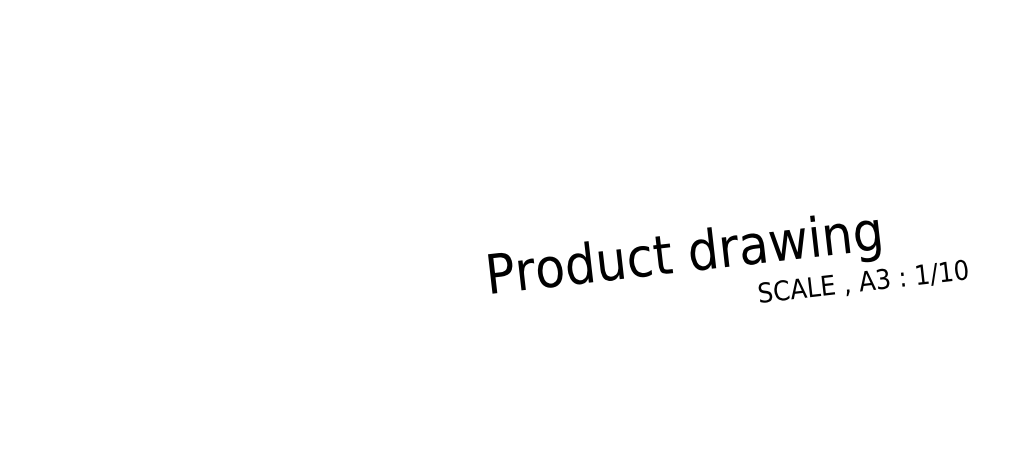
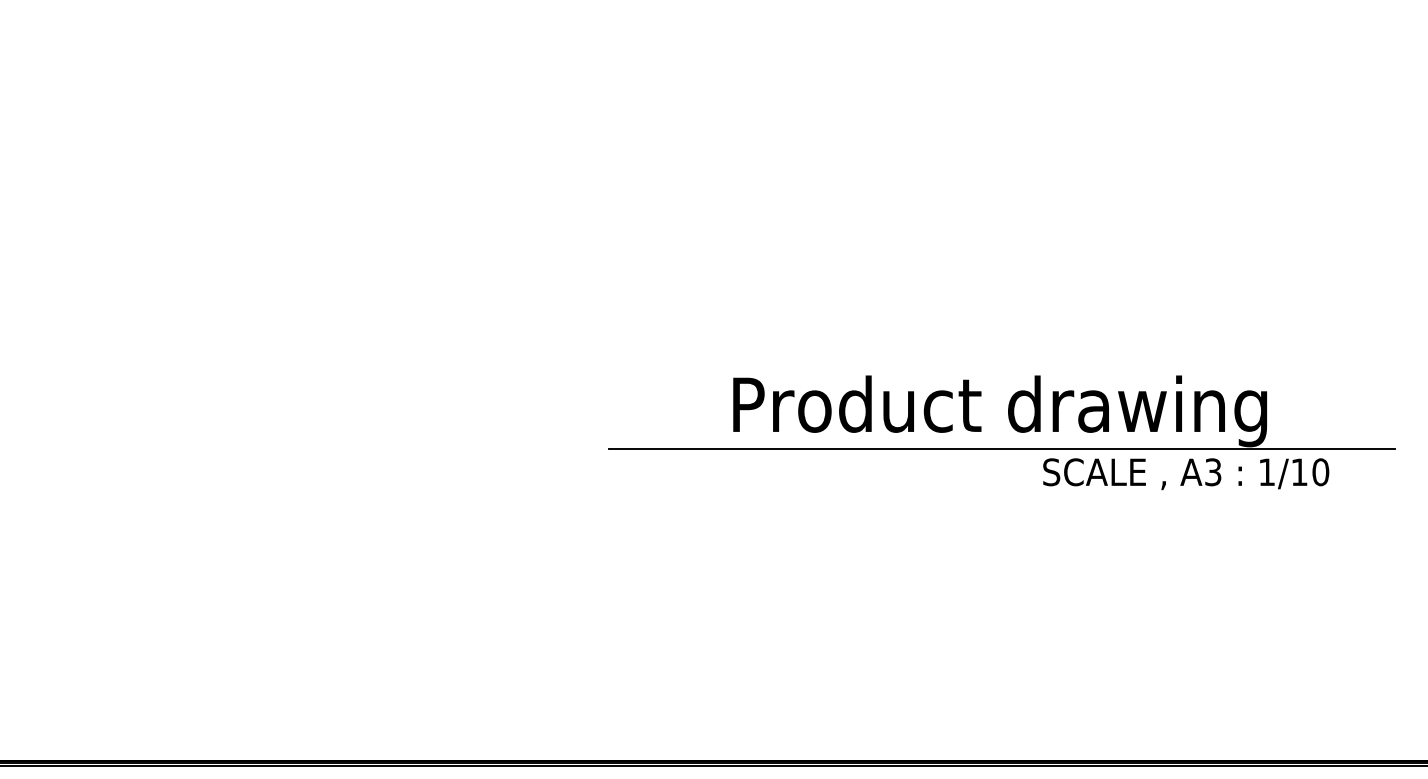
text: (863, 282) -> (1186, 474), moved
line: (689, 283) -> (1001, 448), added

